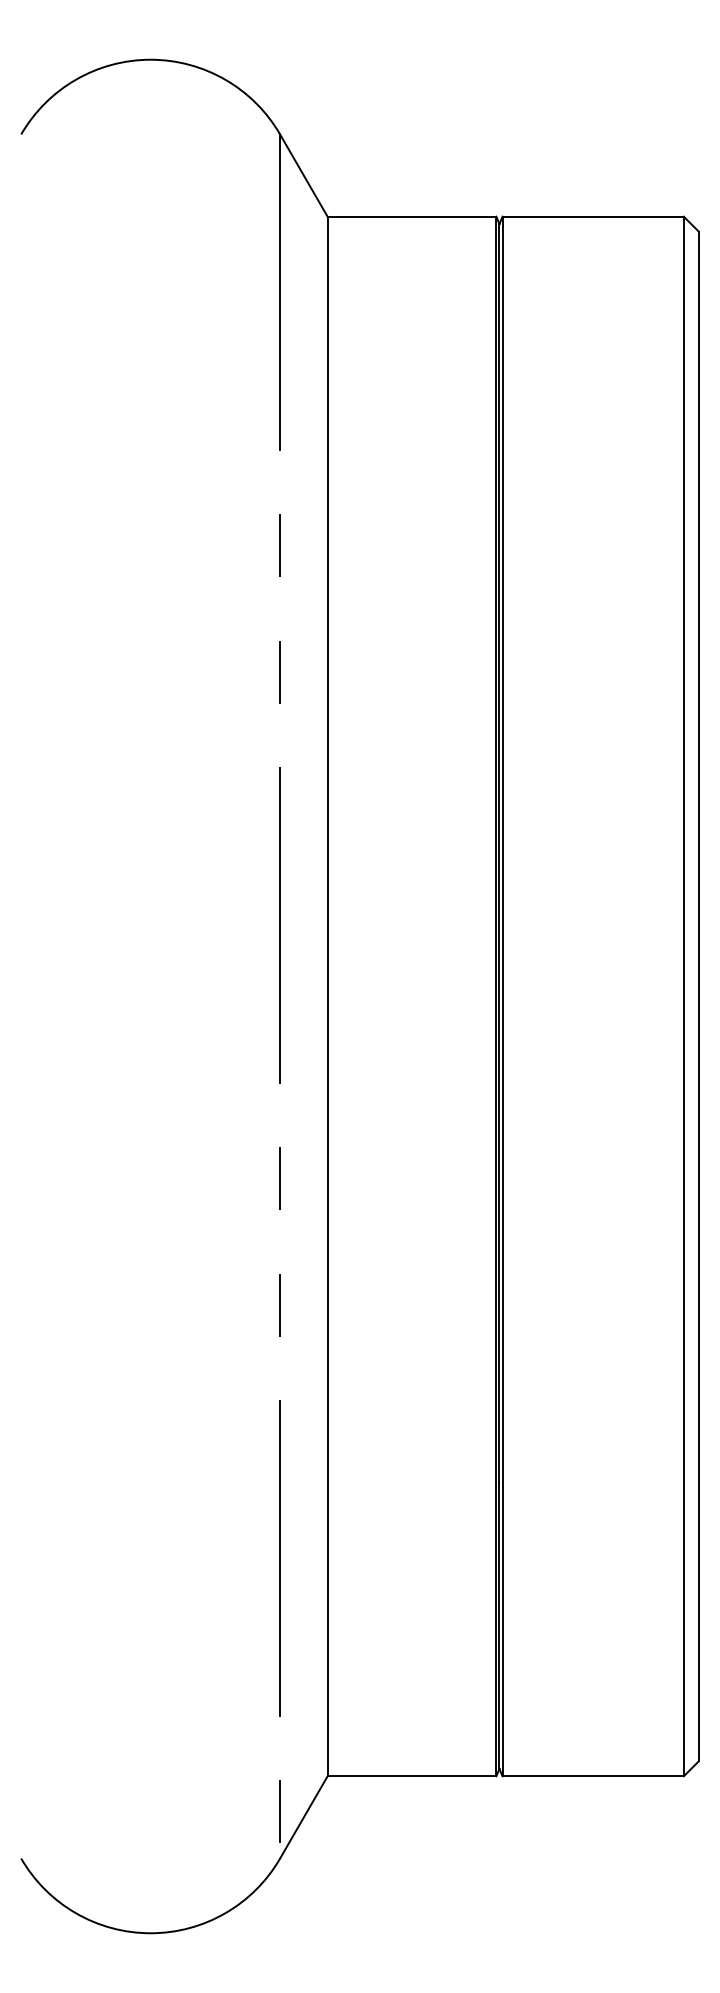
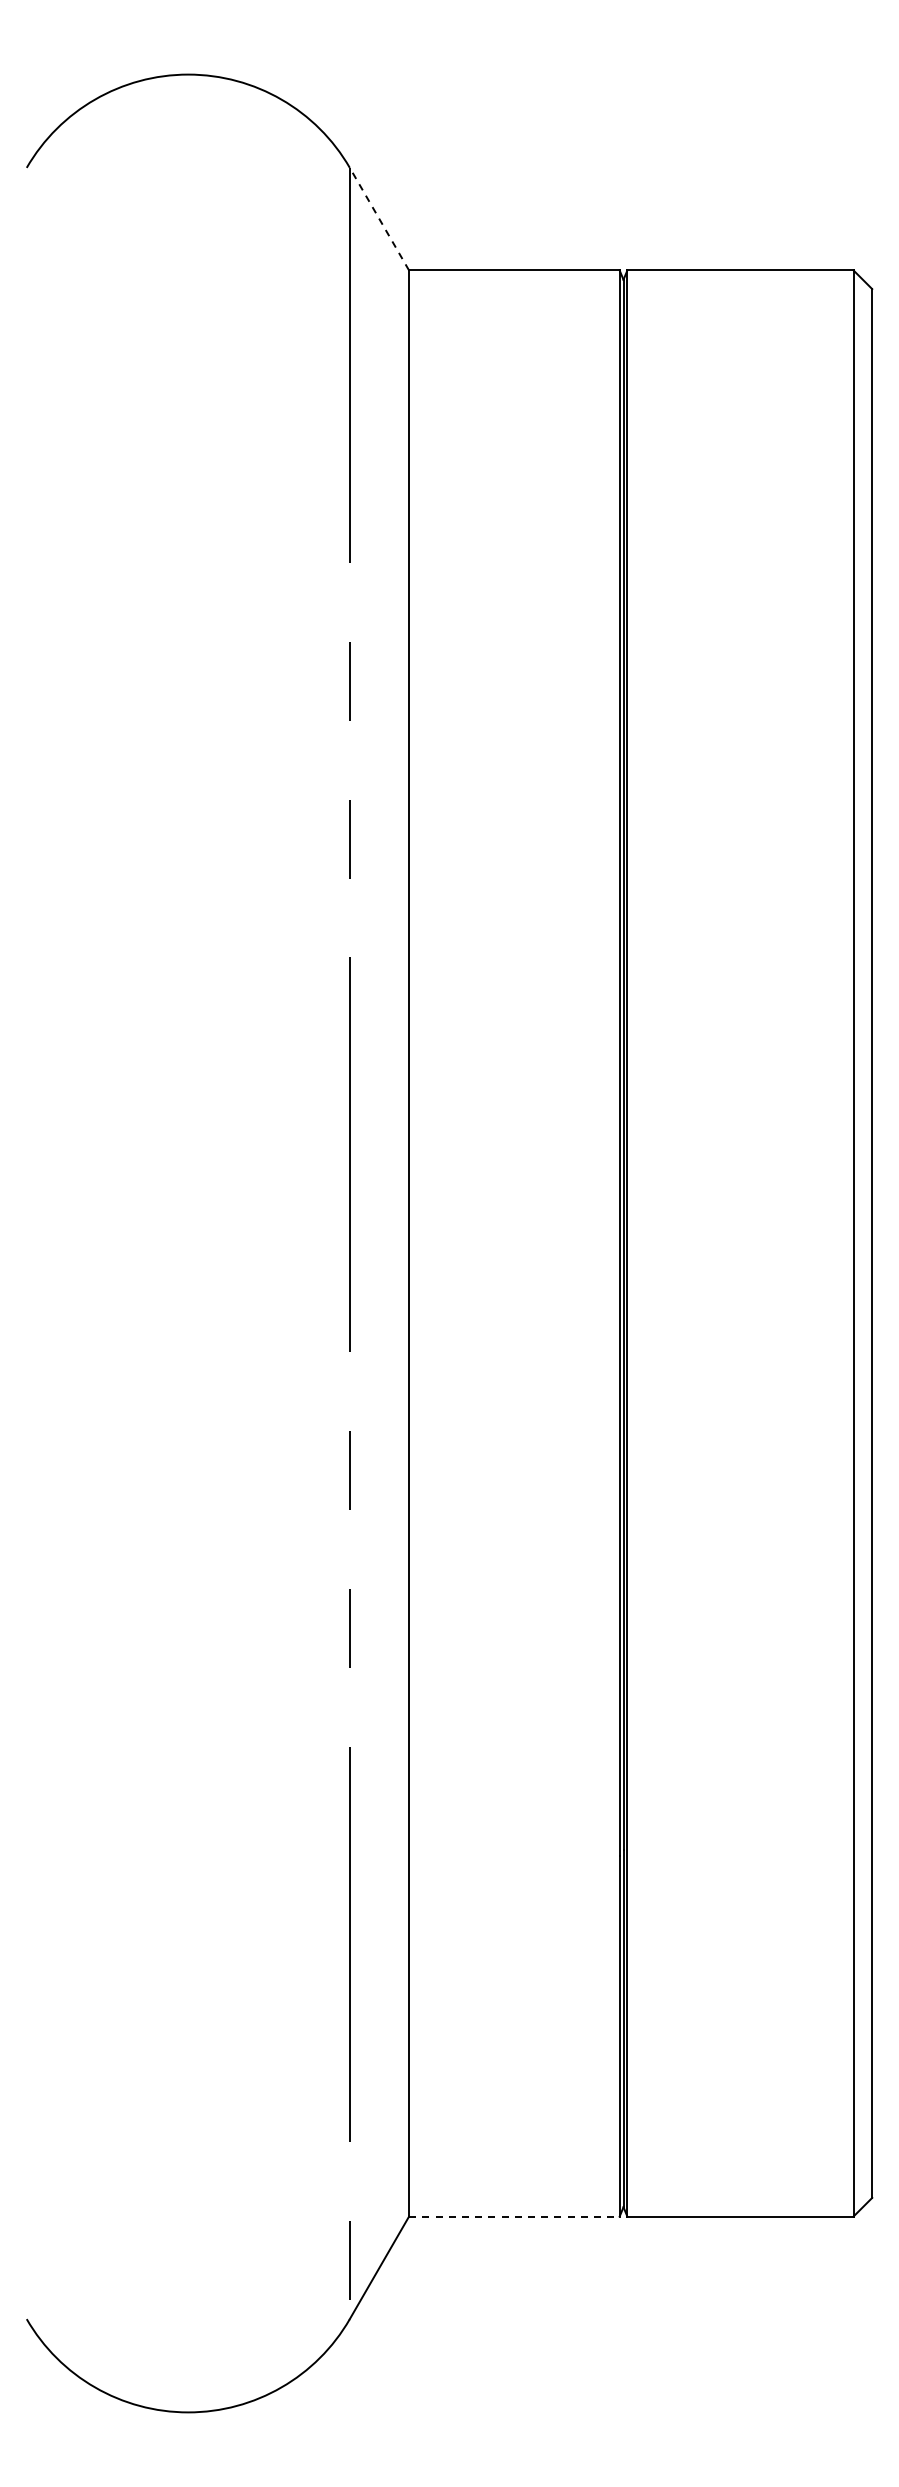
line: (303, 175) -> (379, 218), solid -> dashed
line: (412, 1776) -> (514, 2216), solid -> dashed

